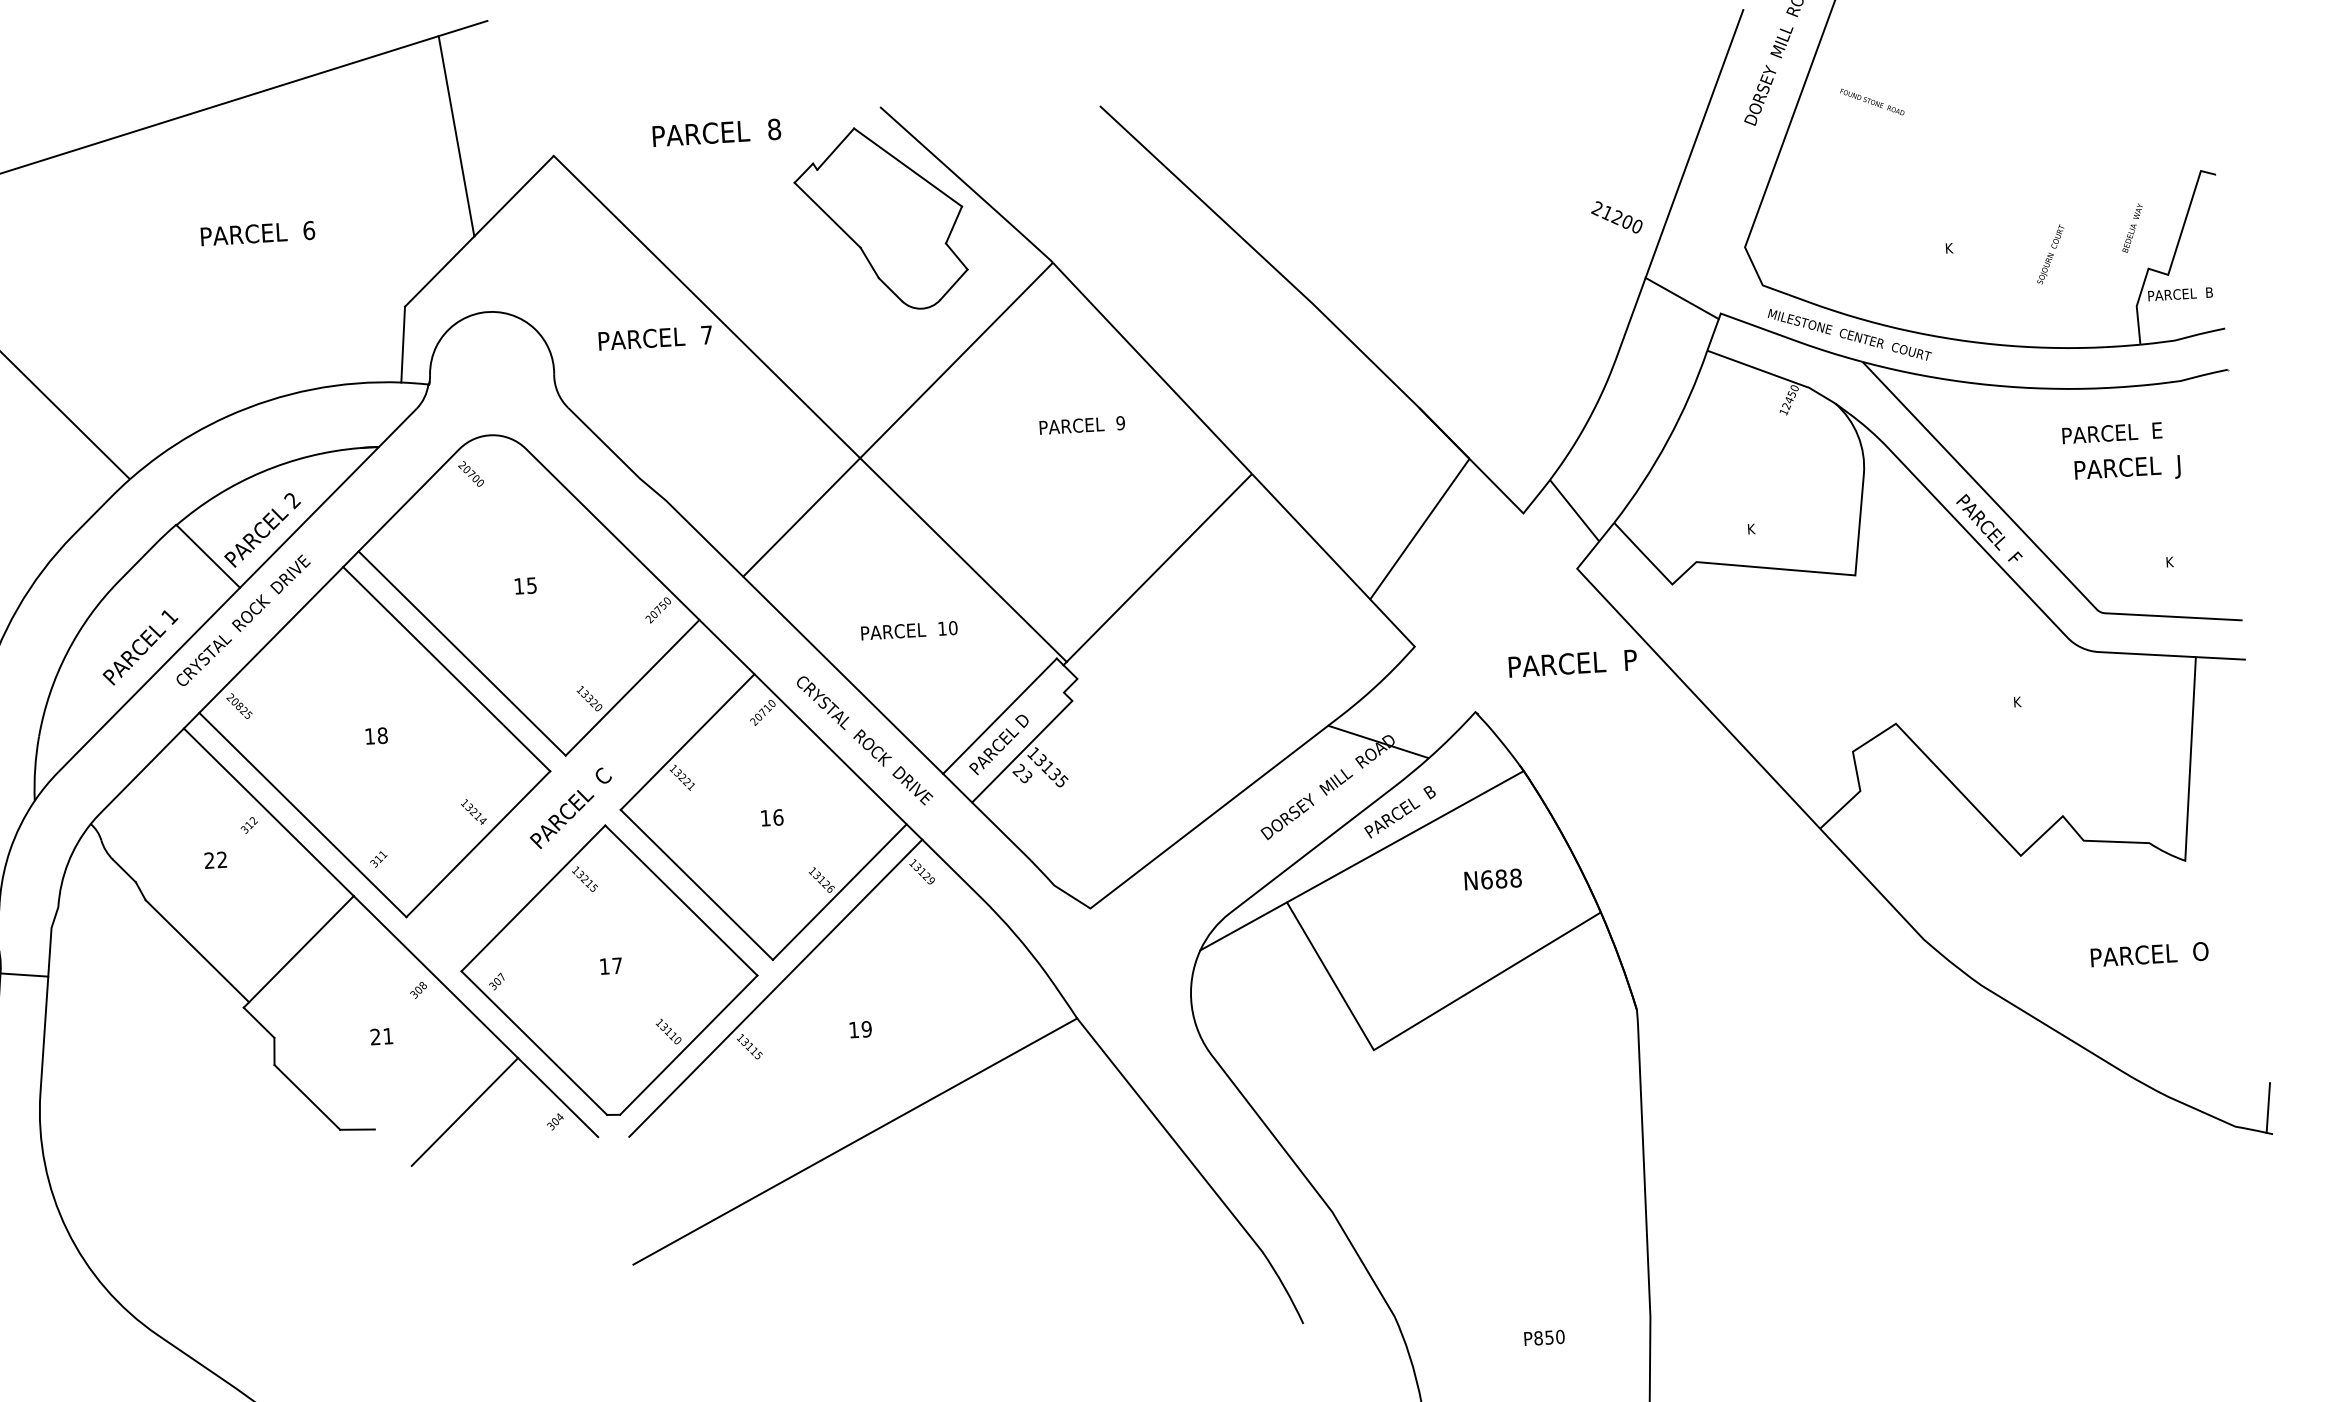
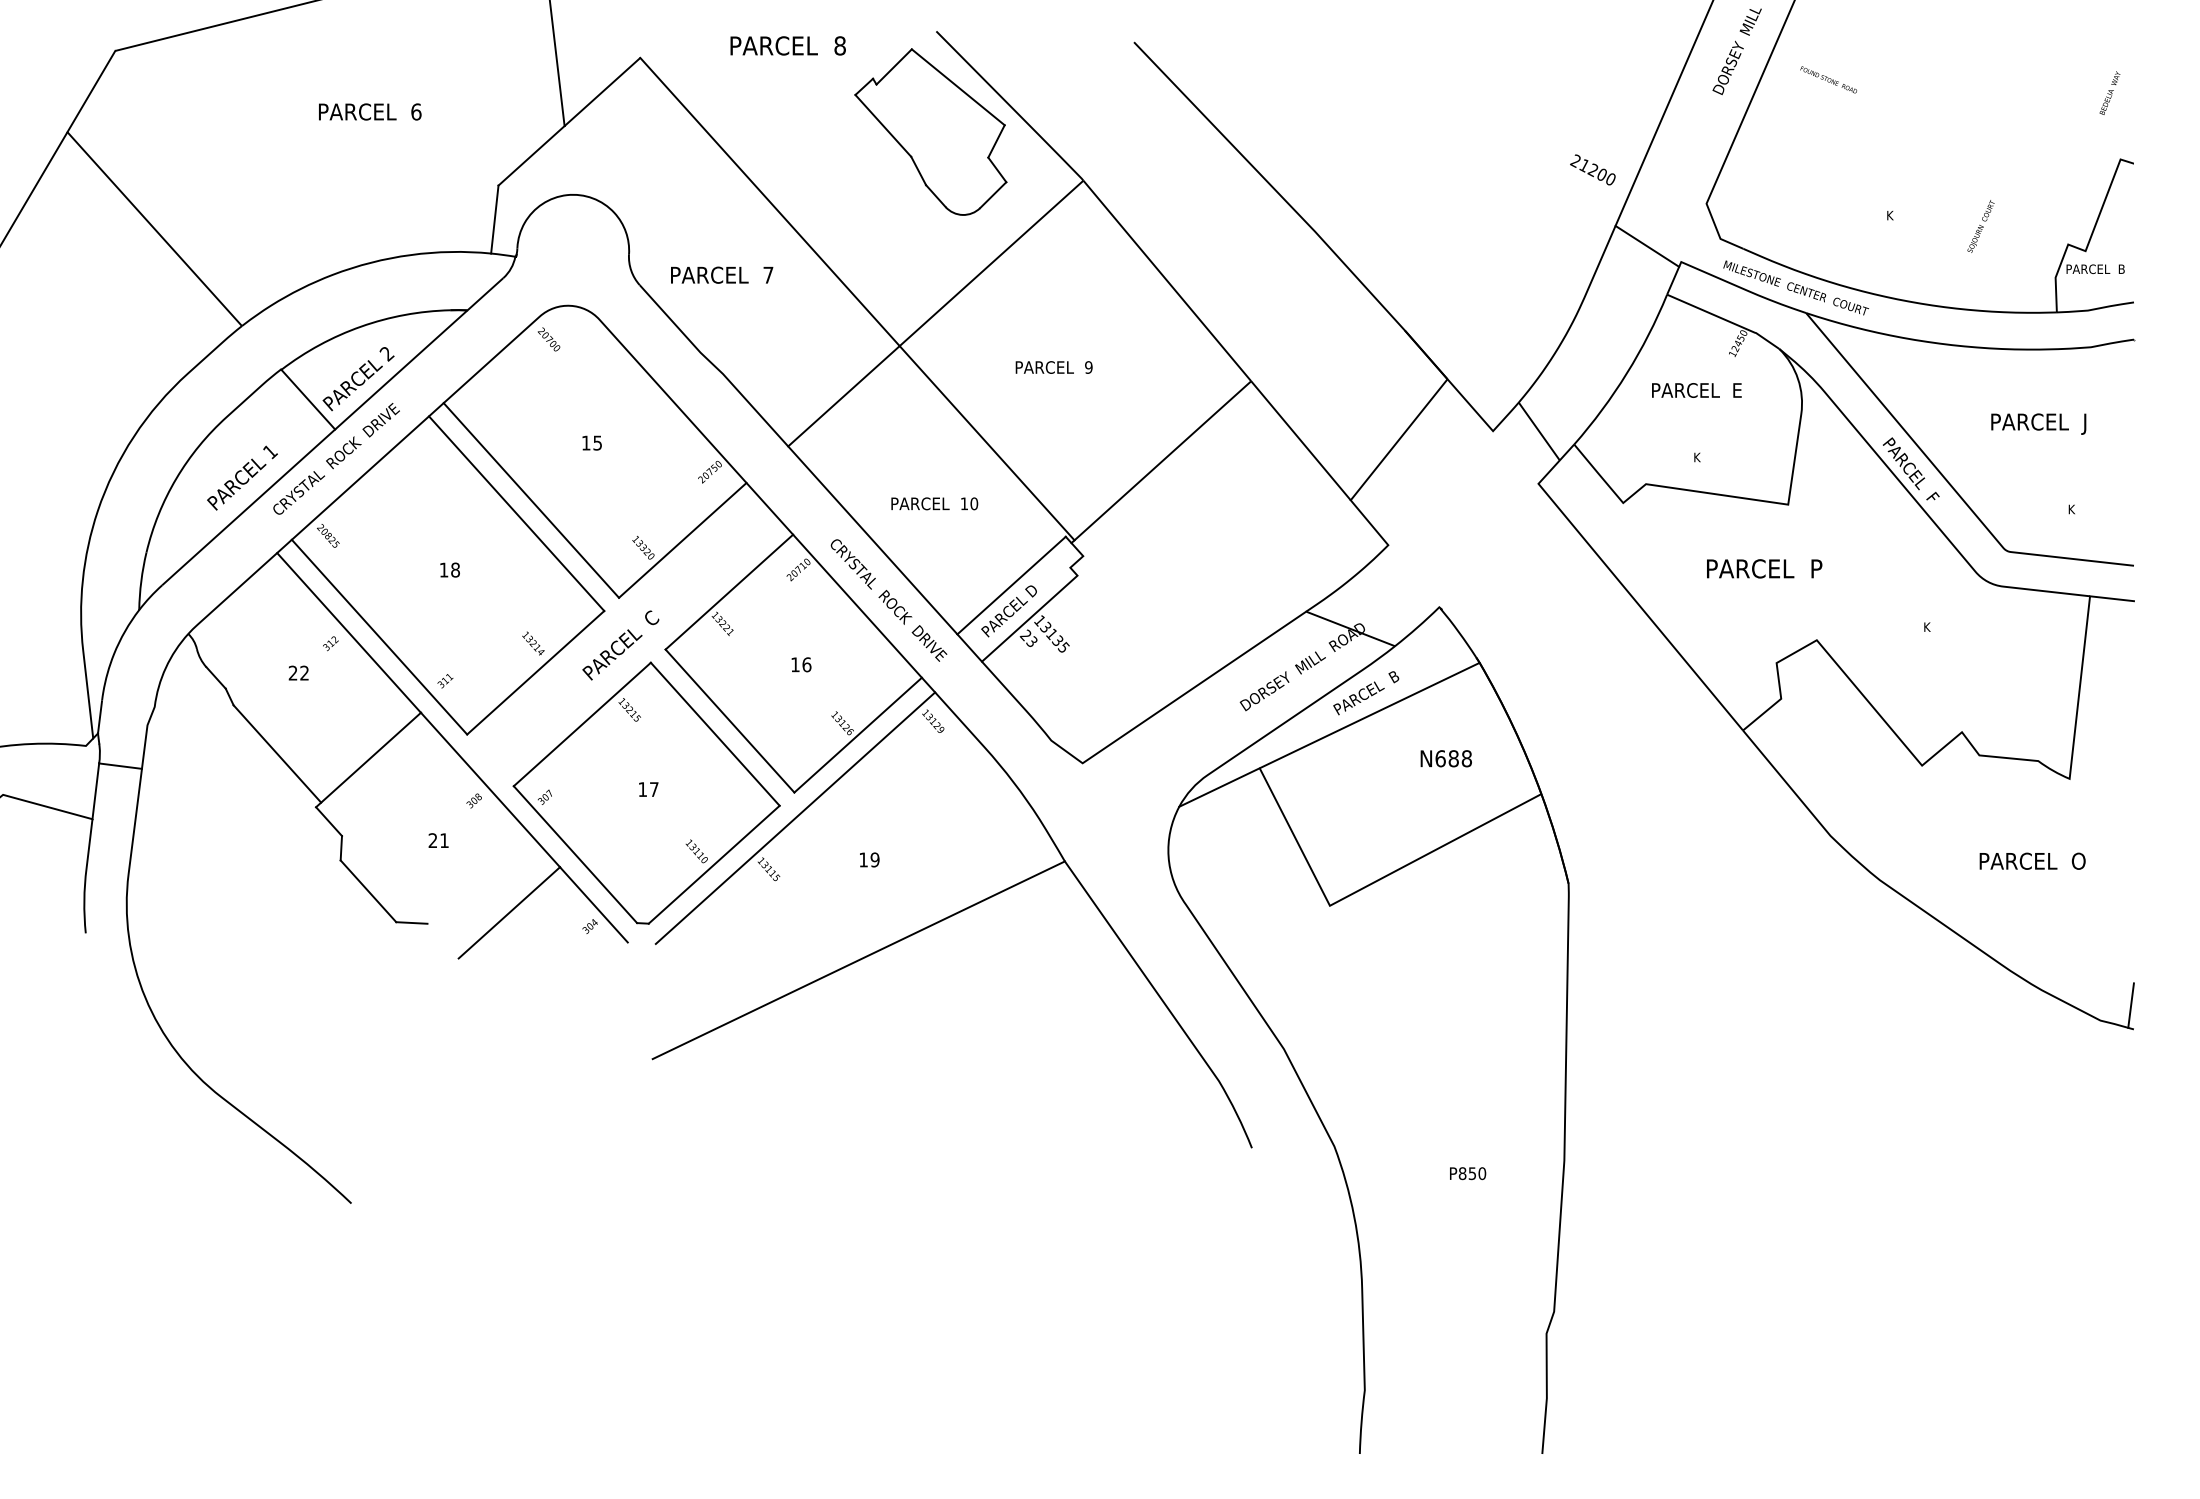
text: (2131, 227) -> (2109, 92), moved
text: (655, 337) -> (722, 274), moved
text: (1081, 425) -> (1053, 367), moved
text: (2111, 433) -> (1696, 390), moved
text: (1572, 663) -> (1764, 568), moved

